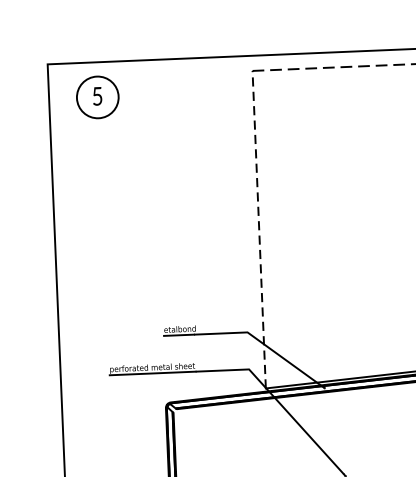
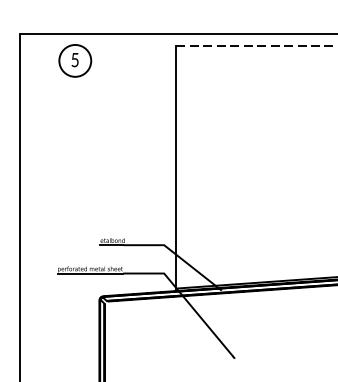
part: (98, 96) -> (75, 60), moved
line: (259, 228) -> (176, 166), dashed -> solid

